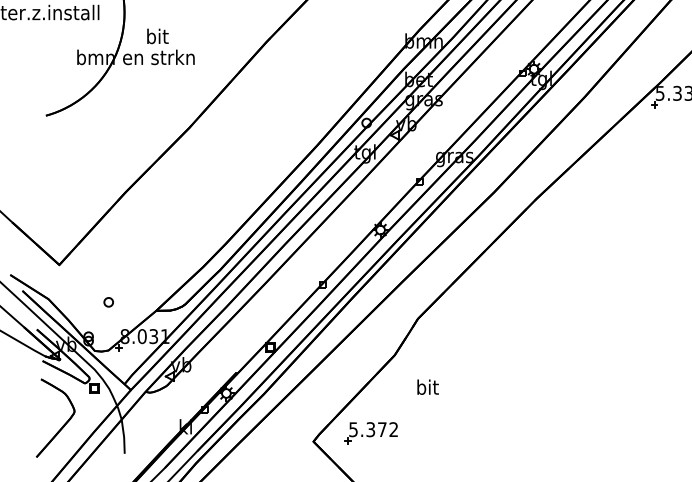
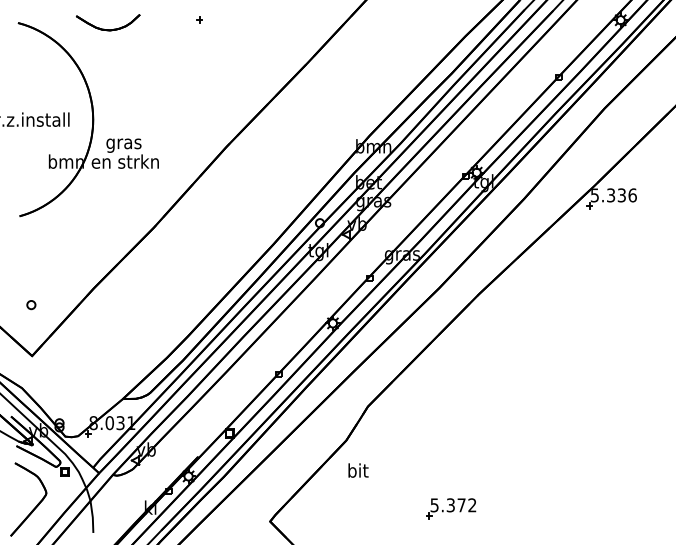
text: (156, 38) -> (123, 143), bit -> gras
part: (108, 302) -> (31, 305), moved
text: (428, 387) -> (358, 470), moved
part: (371, 433) -> (451, 508), moved

